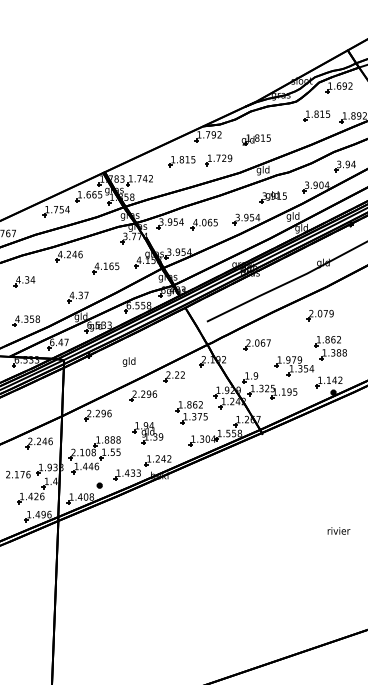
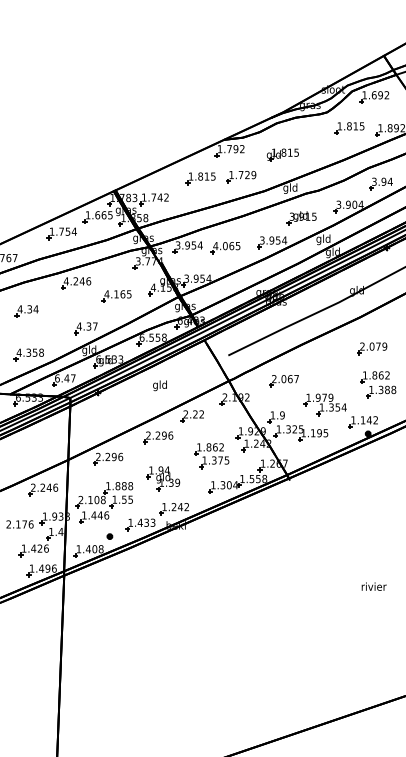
part: (319, 315) -> (371, 348), moved
part: (330, 348) -> (378, 385), moved
text: (128, 361) -> (159, 385), moved

